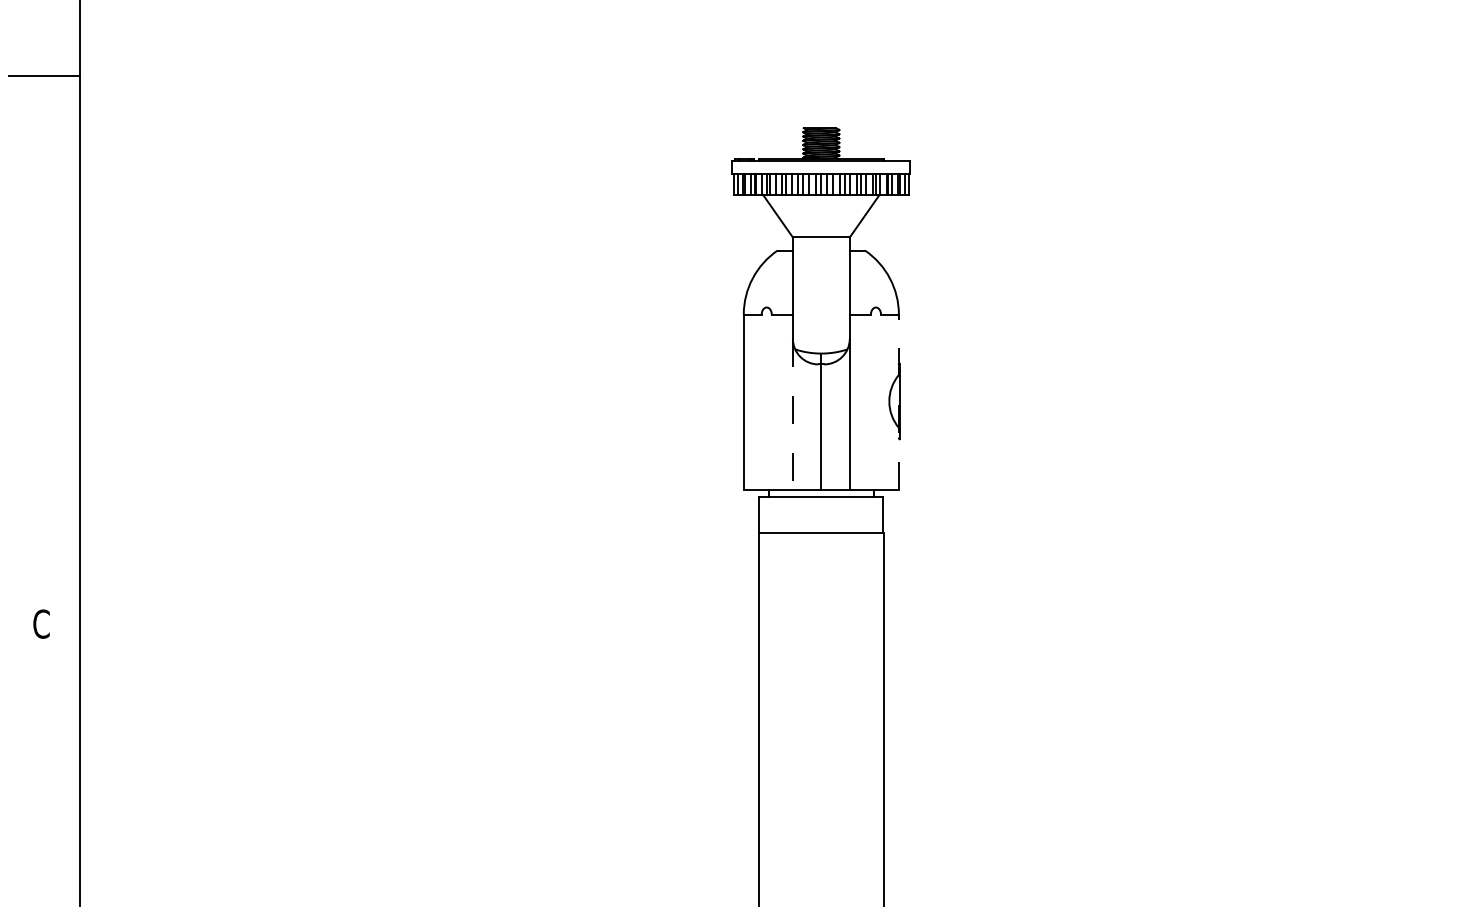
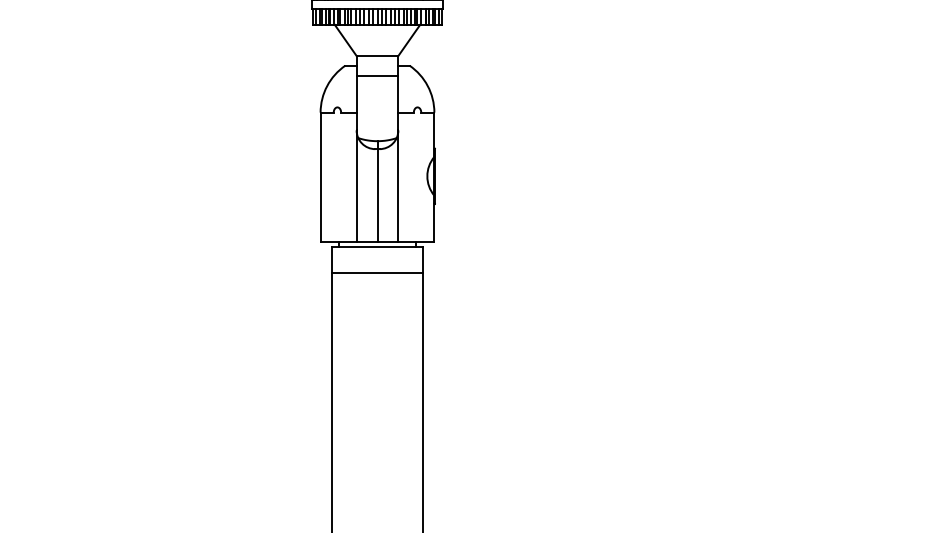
line: (820, 264) -> (376, 75), added
line: (898, 402) -> (434, 177), dashed -> solid
line: (792, 414) -> (356, 185), dashed -> solid

